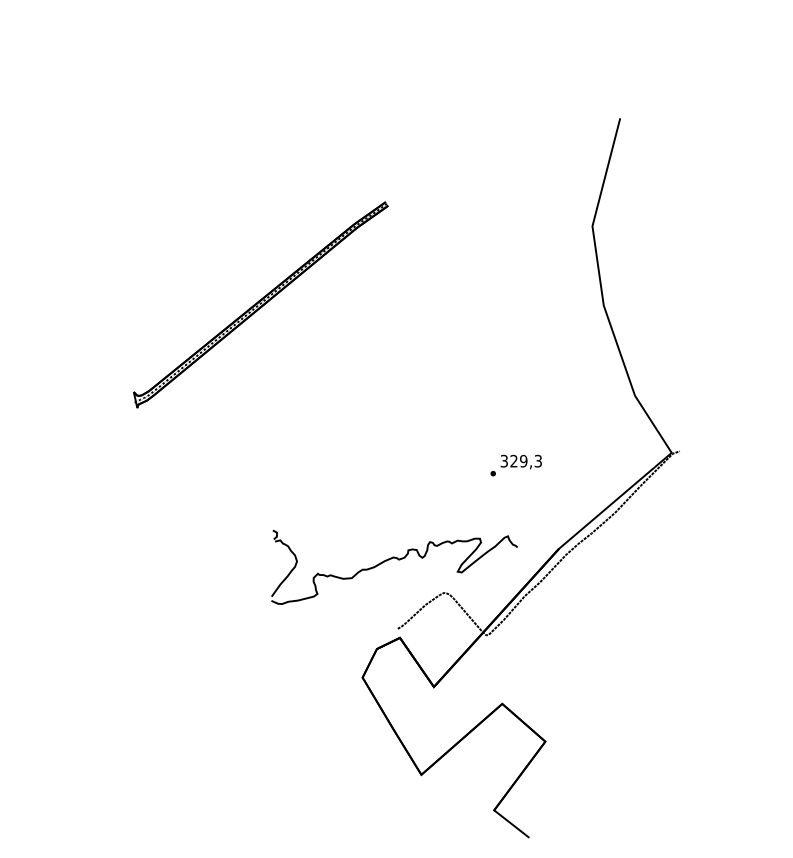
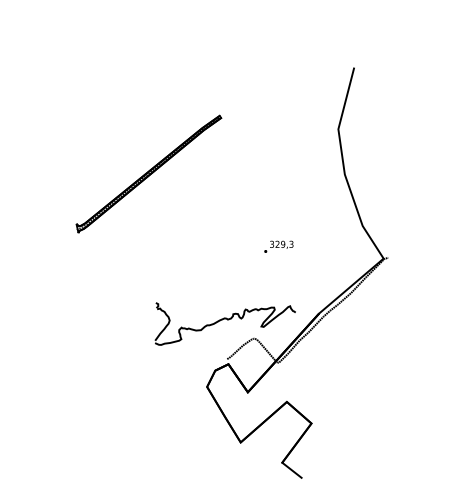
text: (515, 464) -> (278, 246), moved

